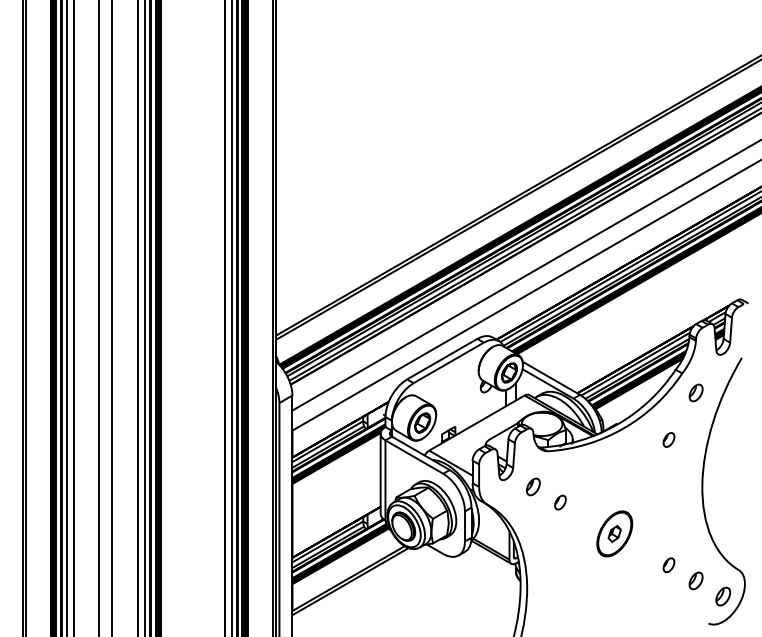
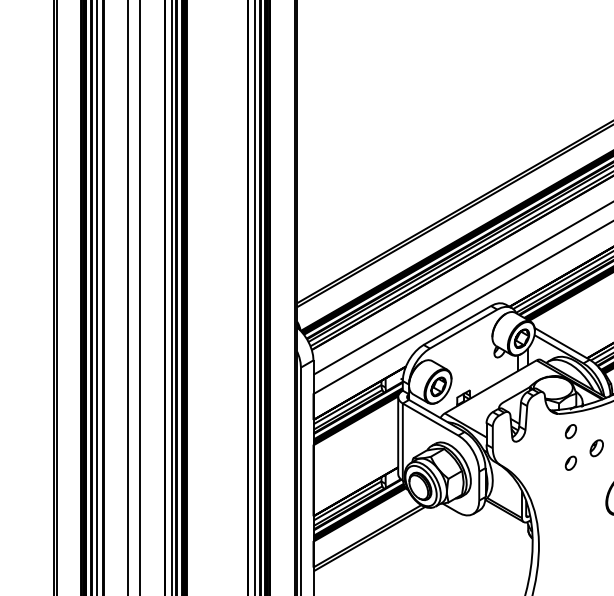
part: (560, 469) -> (570, 431), added
part: (533, 486) -> (596, 447), moved

